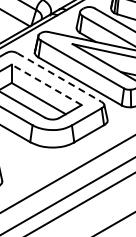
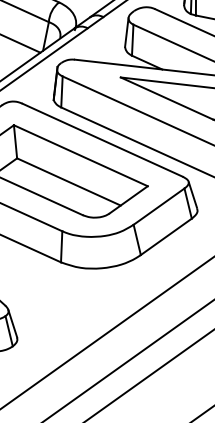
line: (59, 77) -> (102, 140), dashed -> solid
line: (46, 84) -> (80, 155), dashed -> solid

